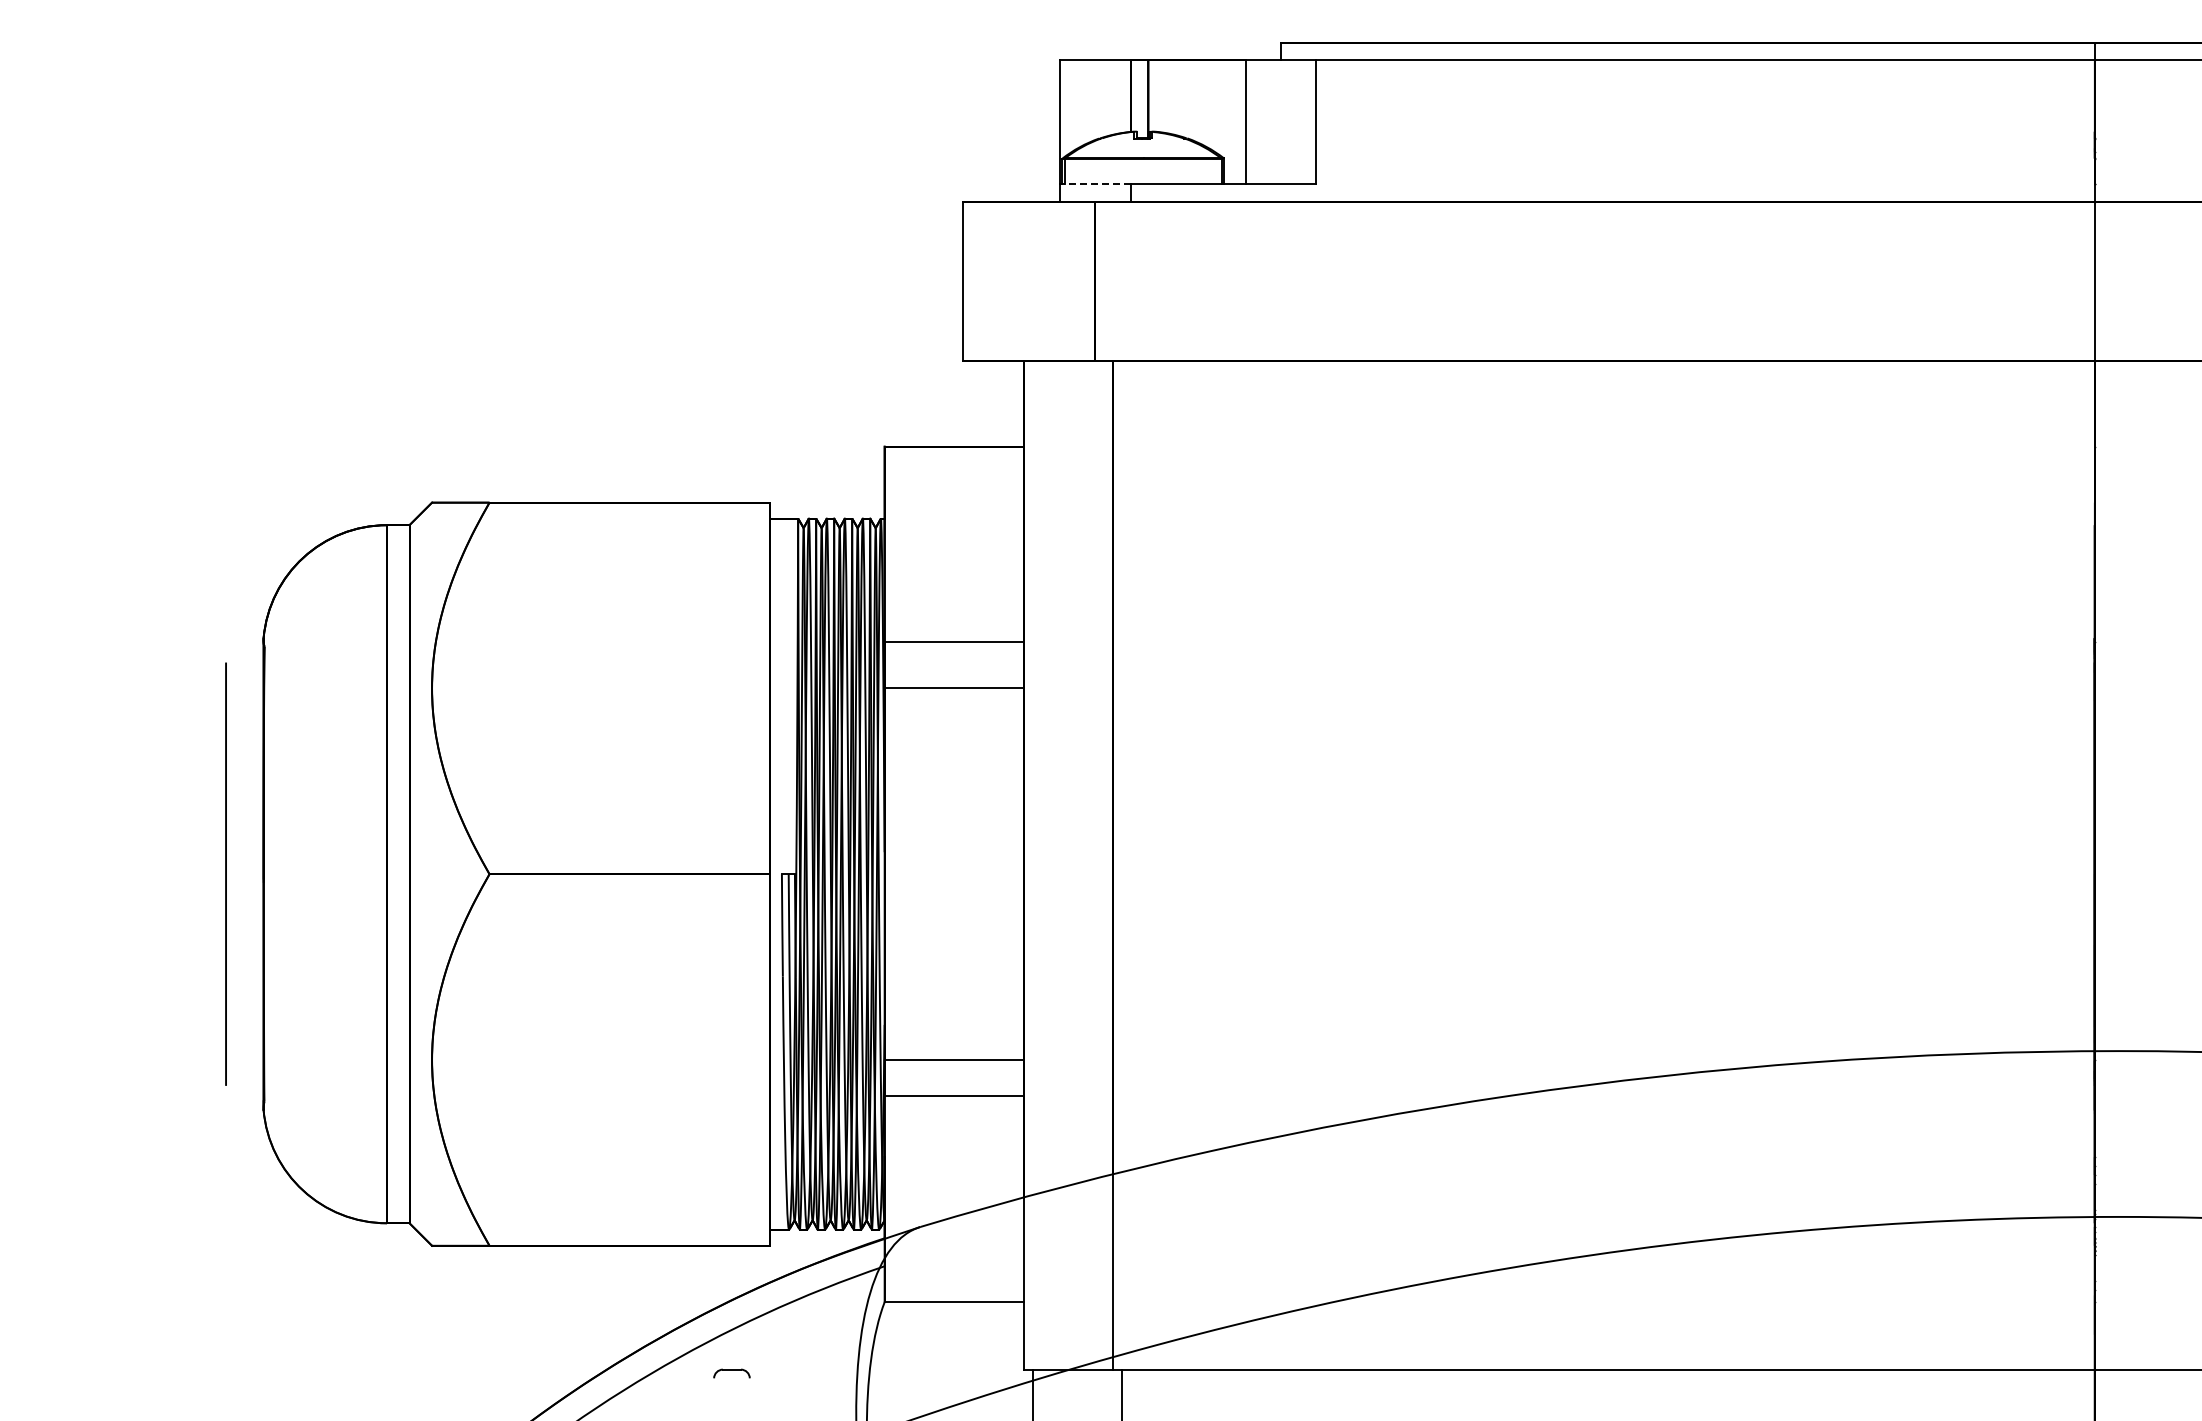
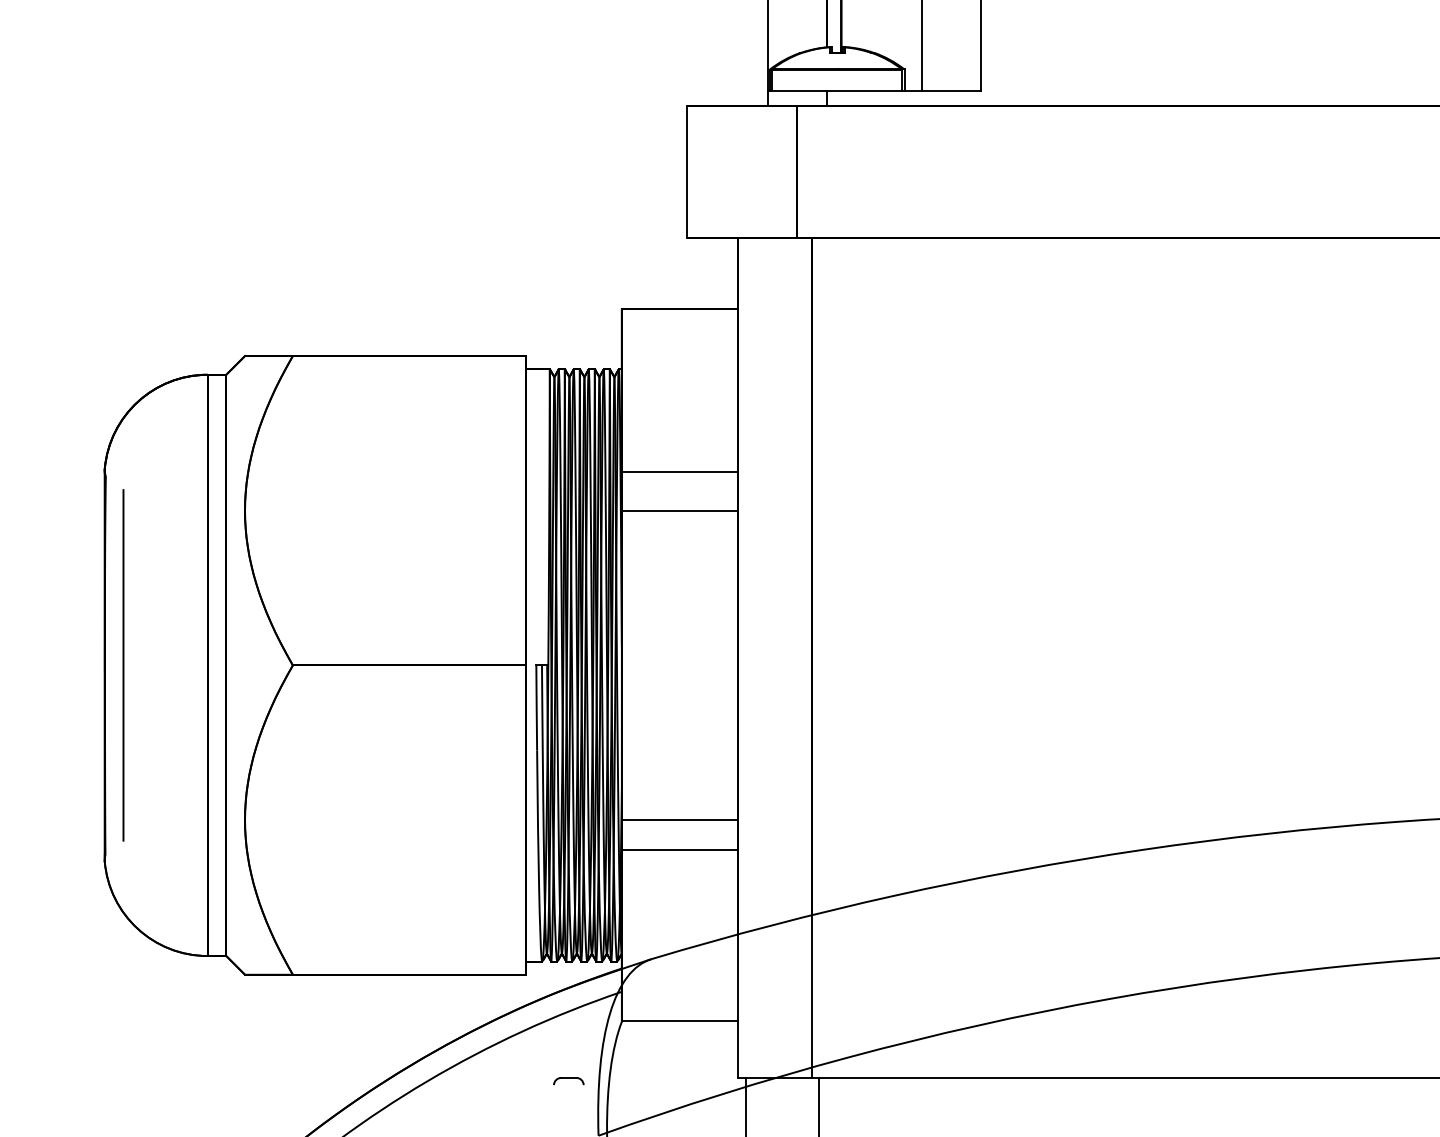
line: (1094, 184) -> (796, 91), dashed -> solid
line: (225, 873) -> (123, 664), moved
part: (731, 1373) -> (568, 1081), moved

